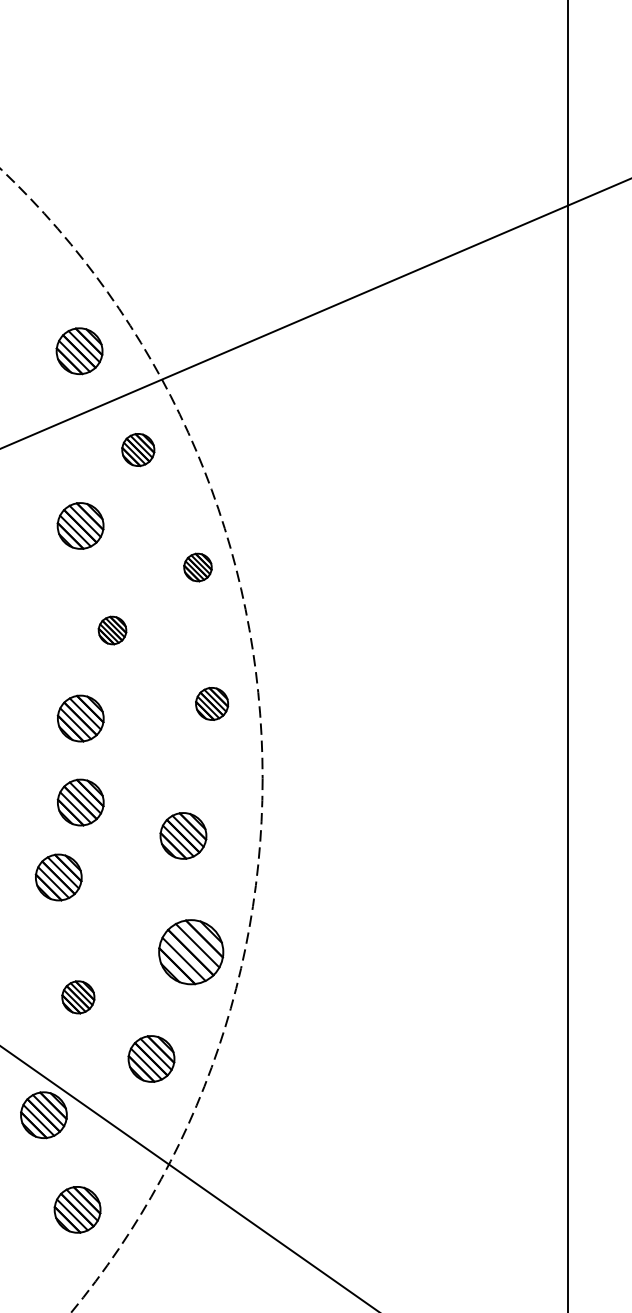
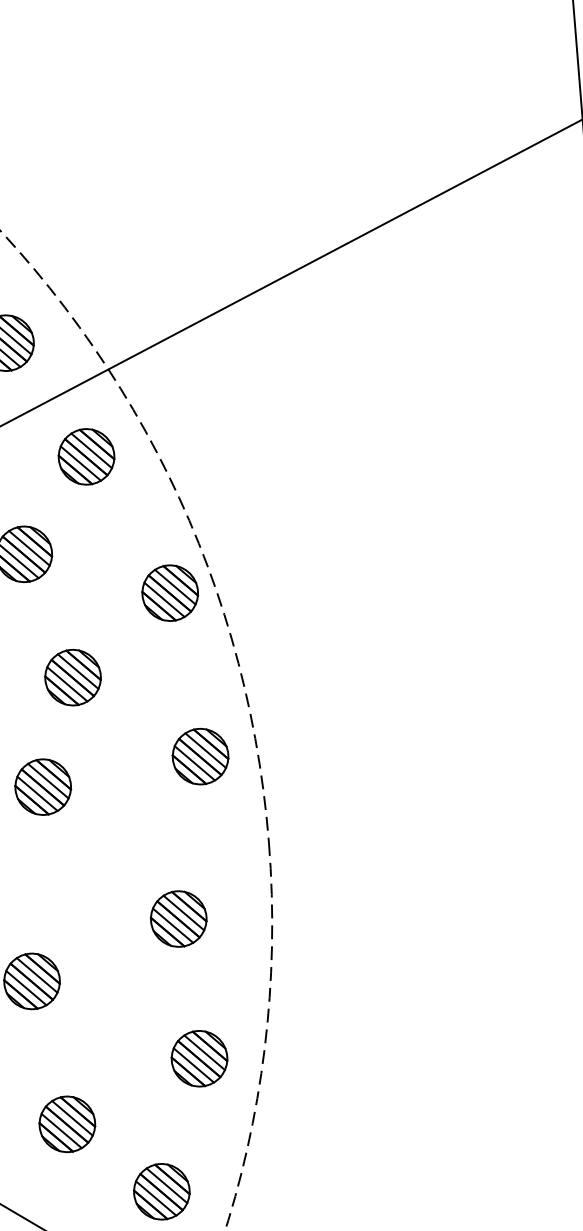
part: (138, 449) -> (86, 456), size x1.43
part: (197, 567) -> (169, 593), size x1.67
part: (112, 630) -> (72, 677), size x1.67
part: (211, 703) -> (199, 756), size x1.43
part: (80, 802) -> (51, 888), removed
part: (191, 951) -> (199, 1057), size x0.71
part: (78, 997) -> (67, 1124), size x1.43

